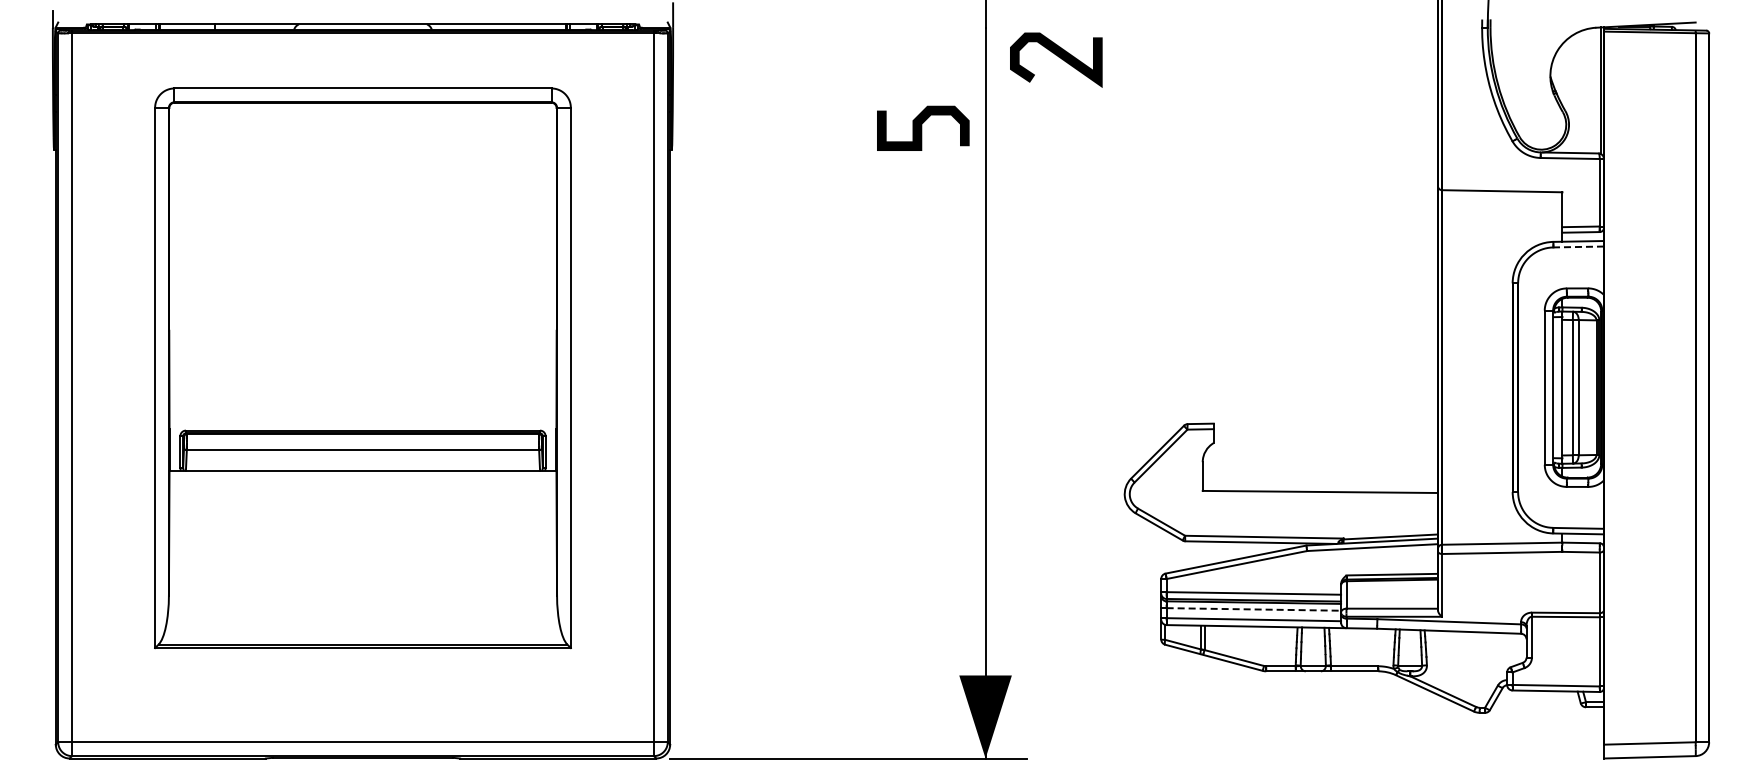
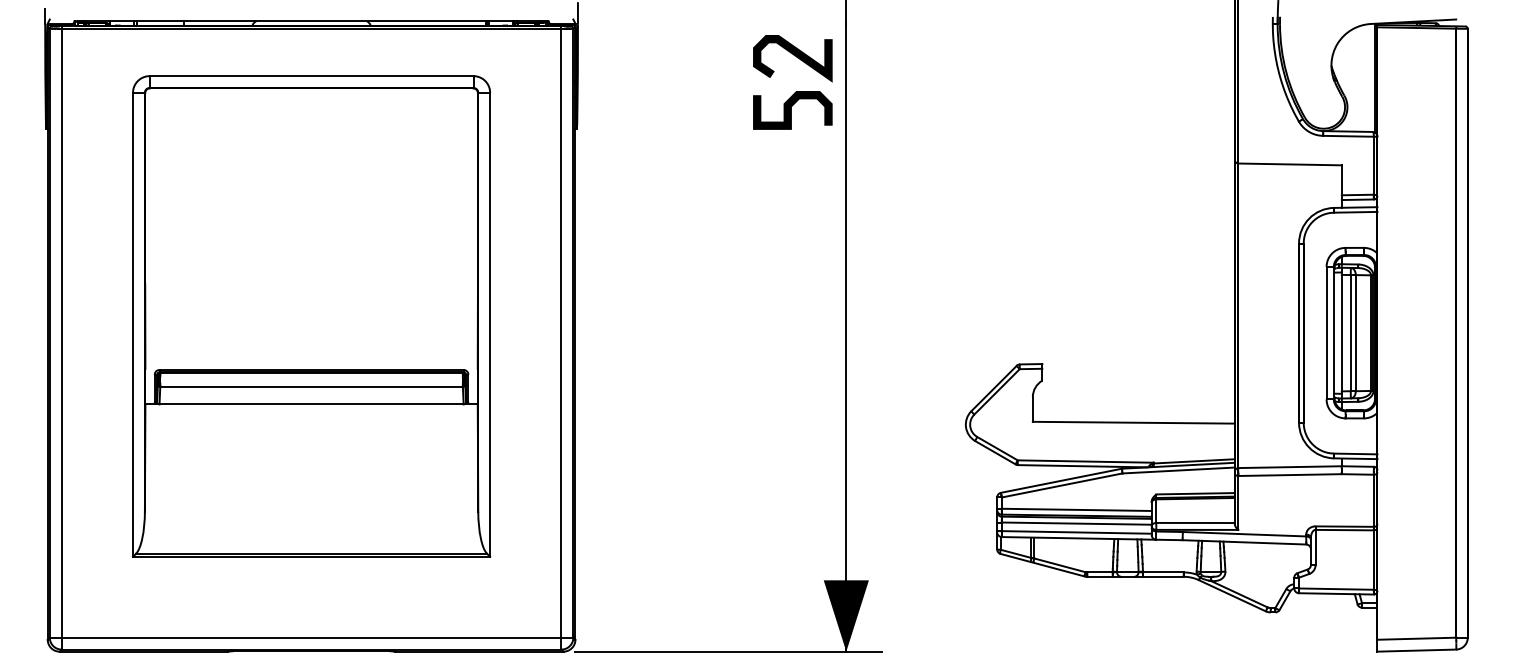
curve: (1058, 57) -> (794, 56), moved
line: (1578, 247) -> (1355, 212), dashed -> solid
line: (1254, 609) -> (1077, 523), dashed -> solid

